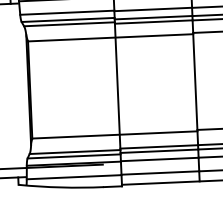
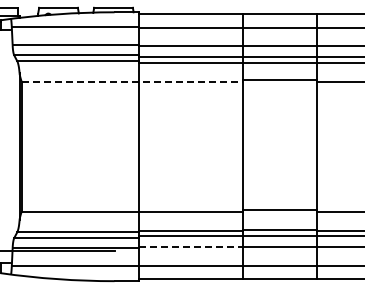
line: (110, 37) -> (132, 81), solid -> dashed
line: (160, 159) -> (191, 247), solid -> dashed

